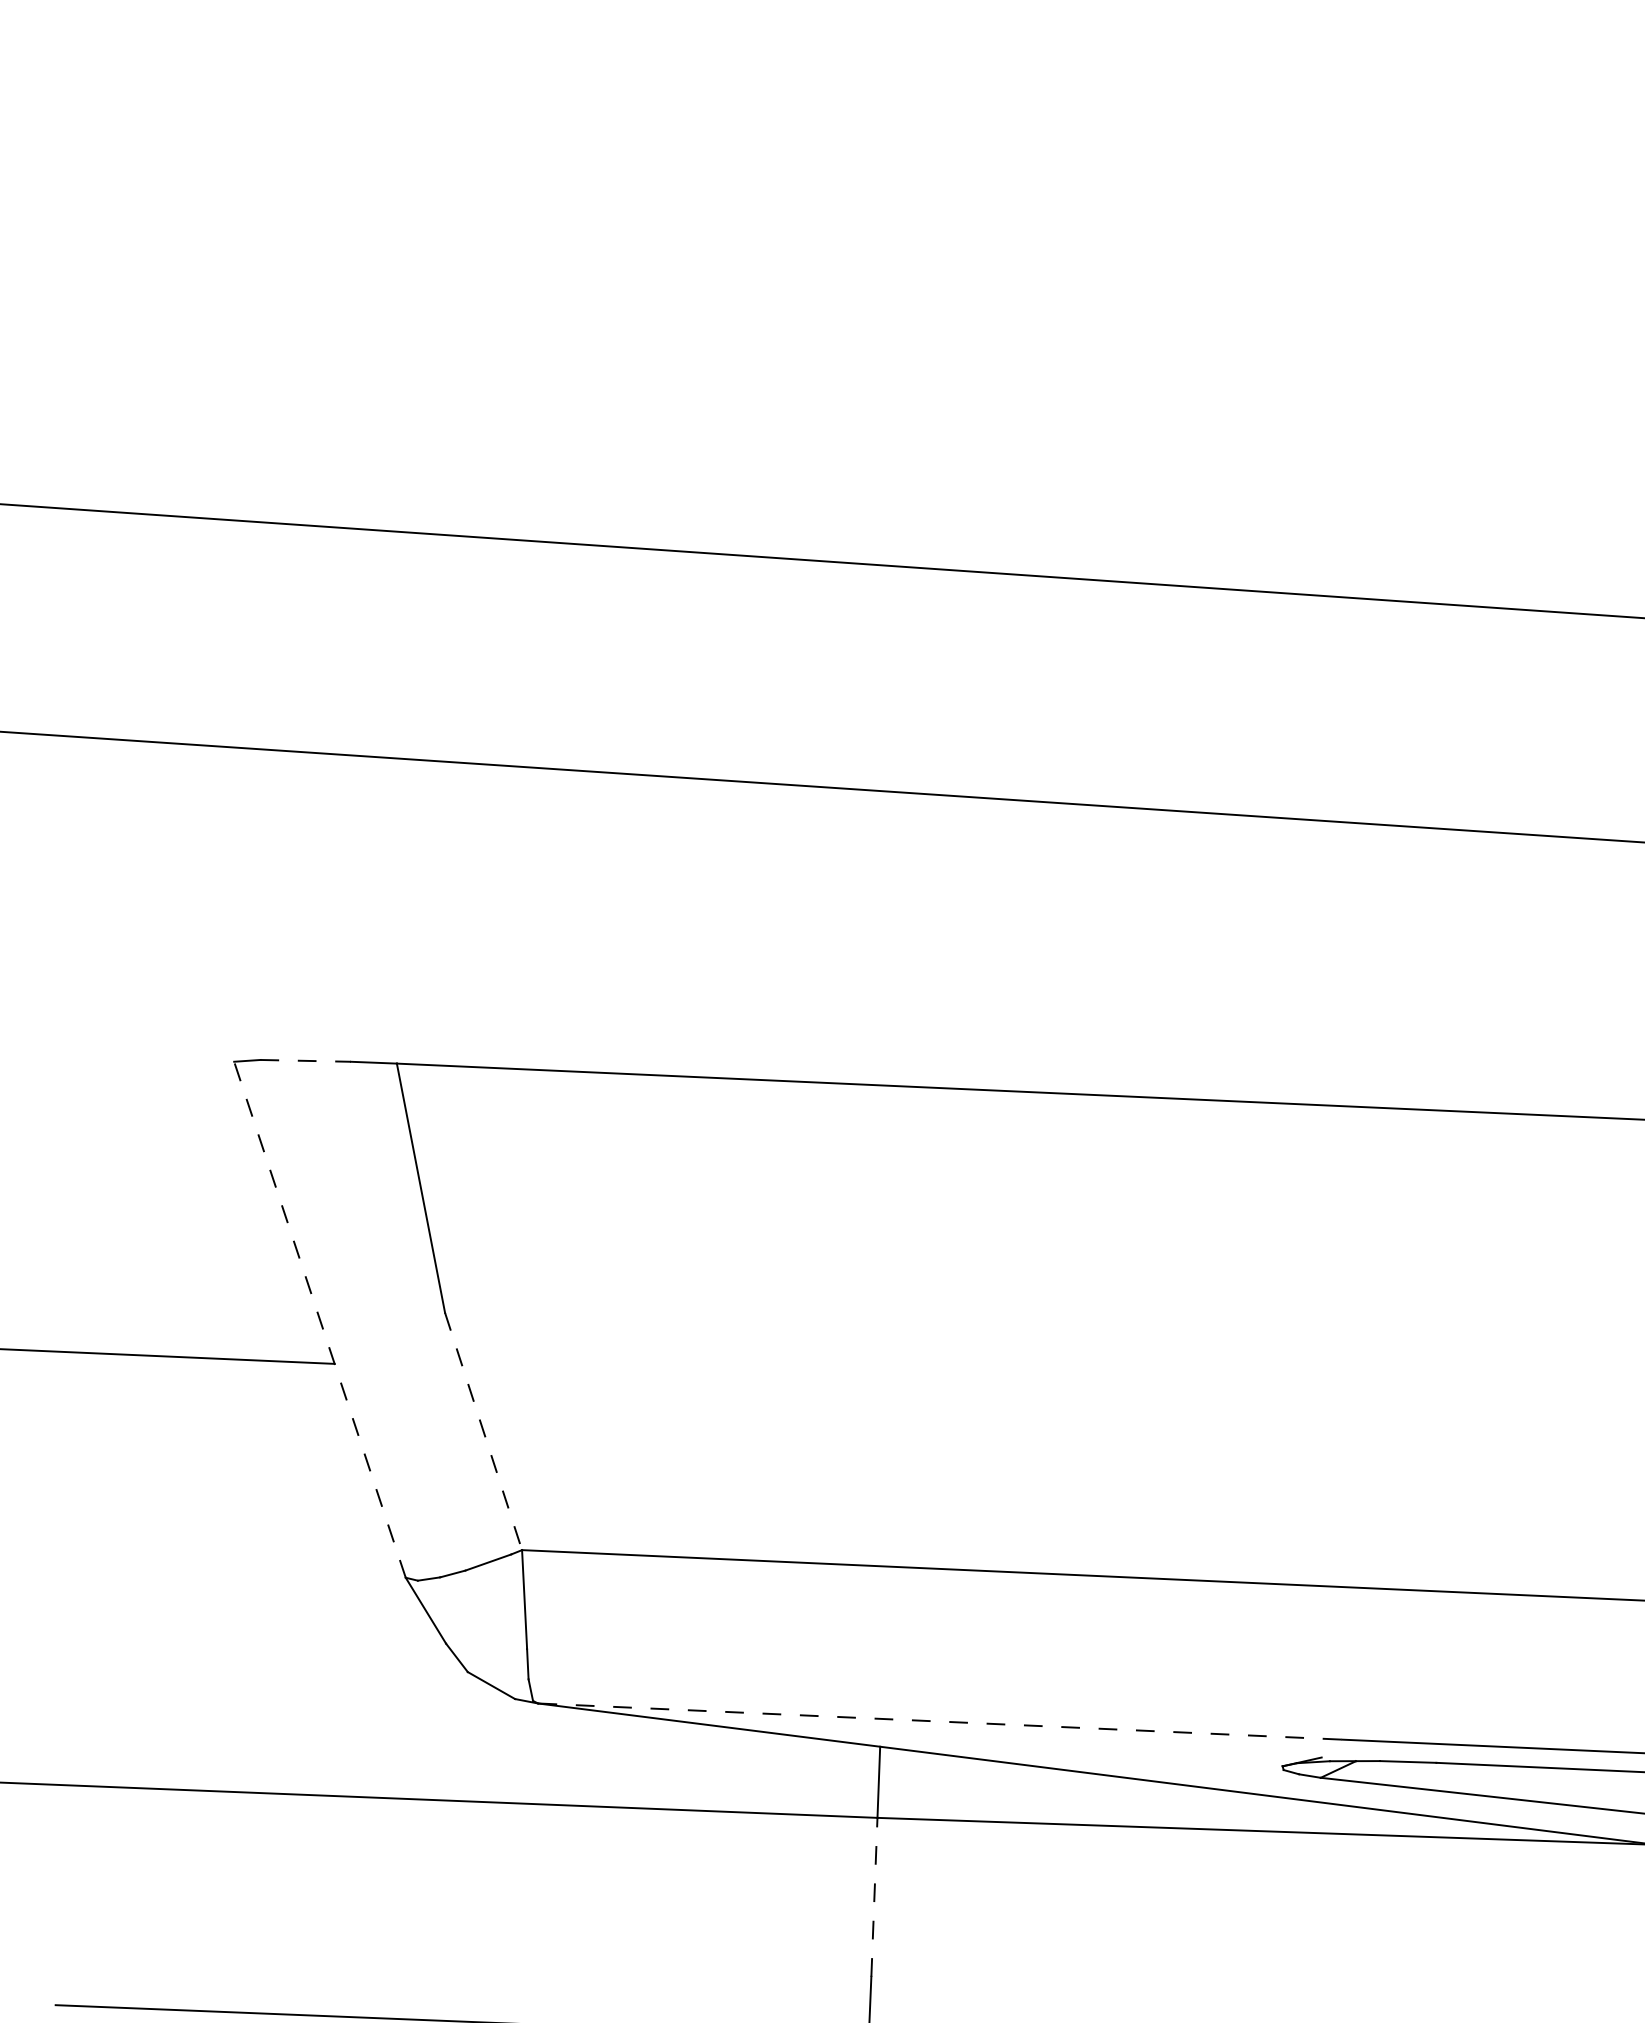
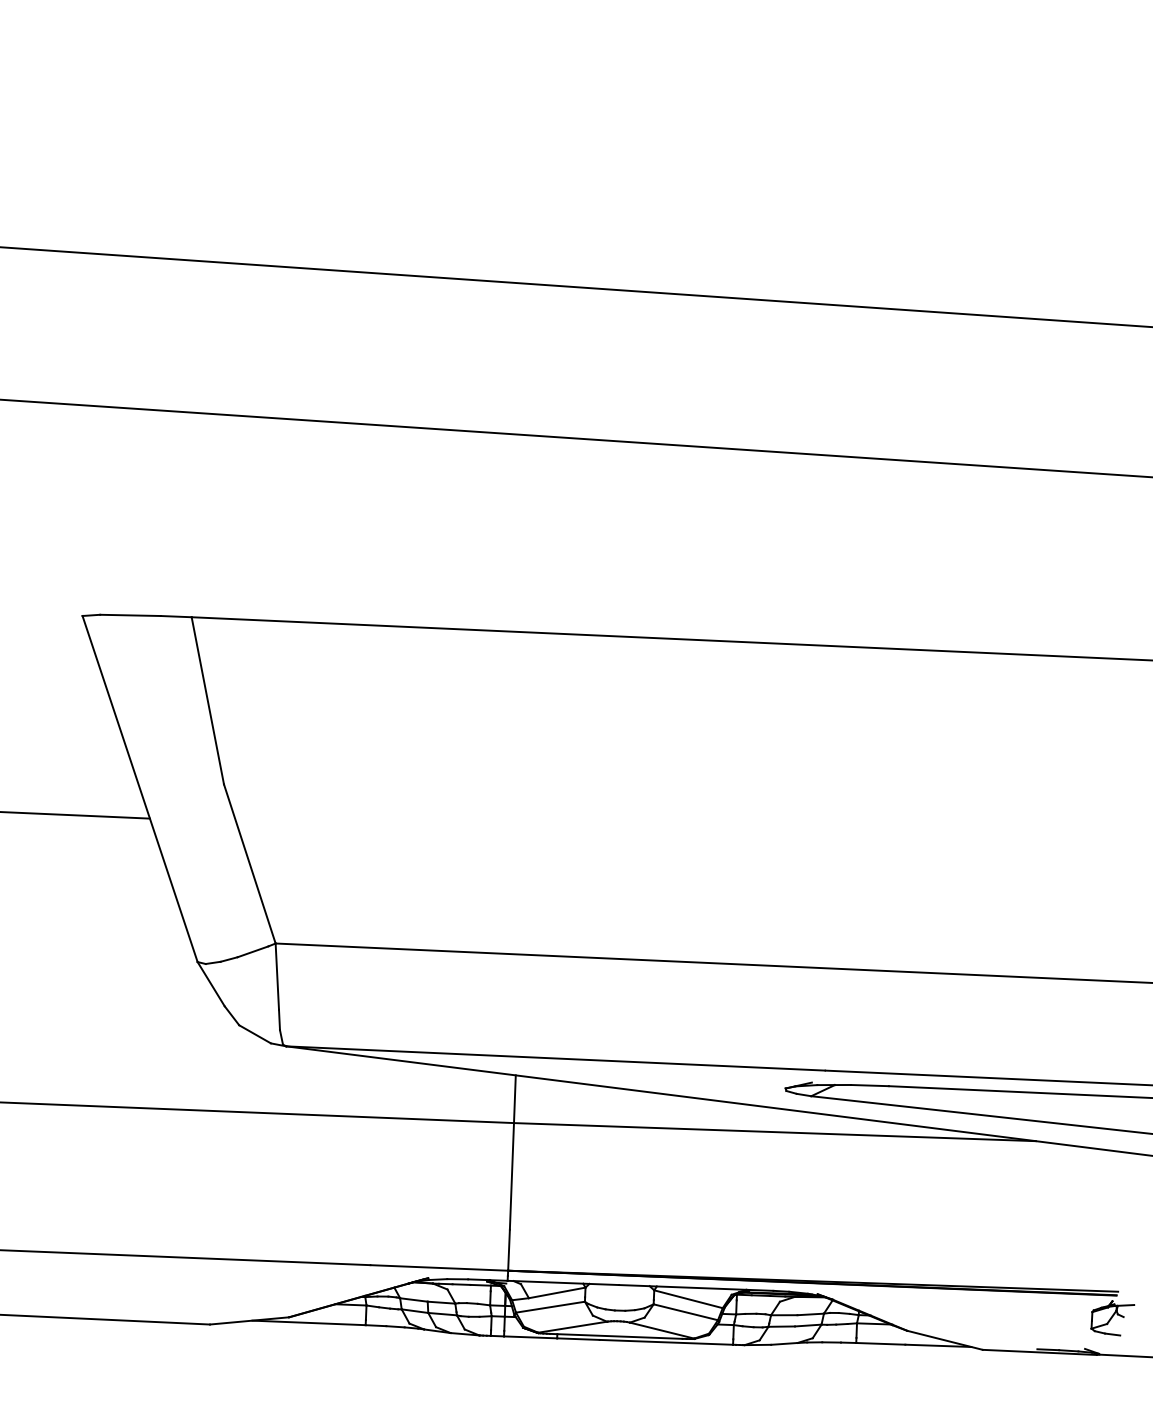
line: (307, 1061) -> (131, 615), dashed -> solid
line: (319, 1318) -> (139, 788), dashed -> solid
line: (483, 1430) -> (249, 863), dashed -> solid
line: (939, 1721) -> (555, 1058), dashed -> solid
line: (873, 1896) -> (511, 1175), dashed -> solid

